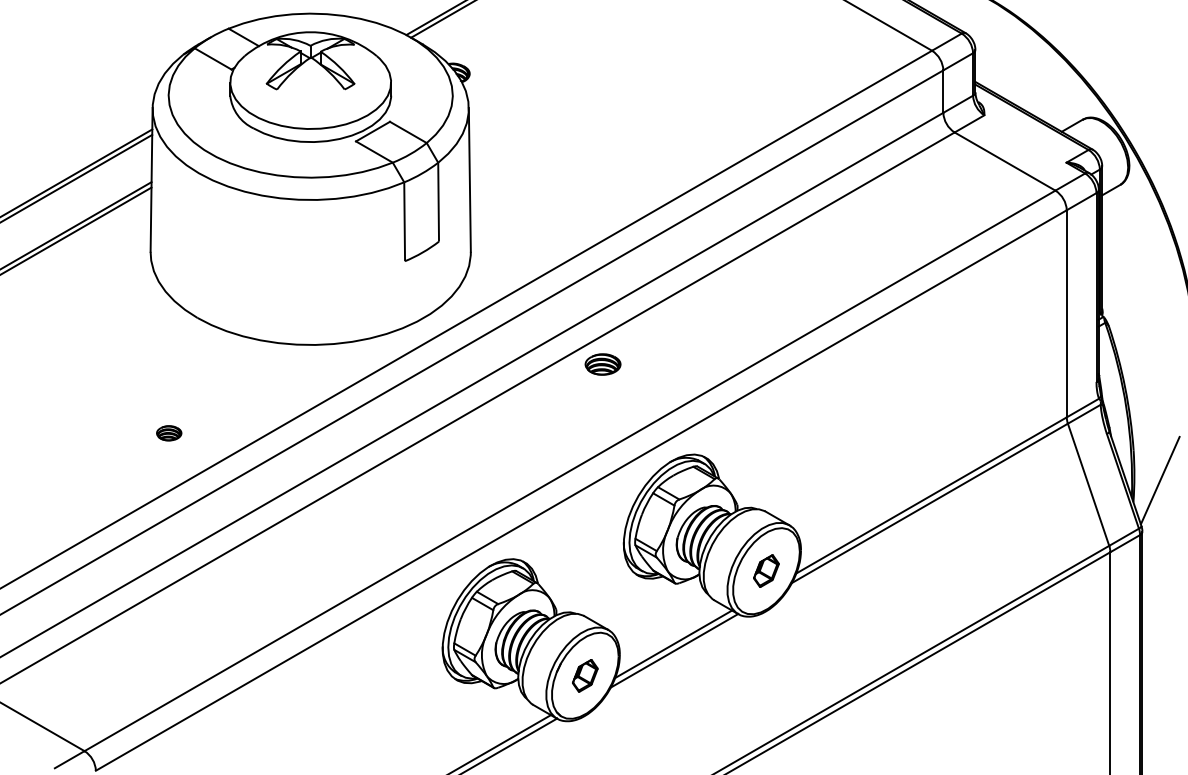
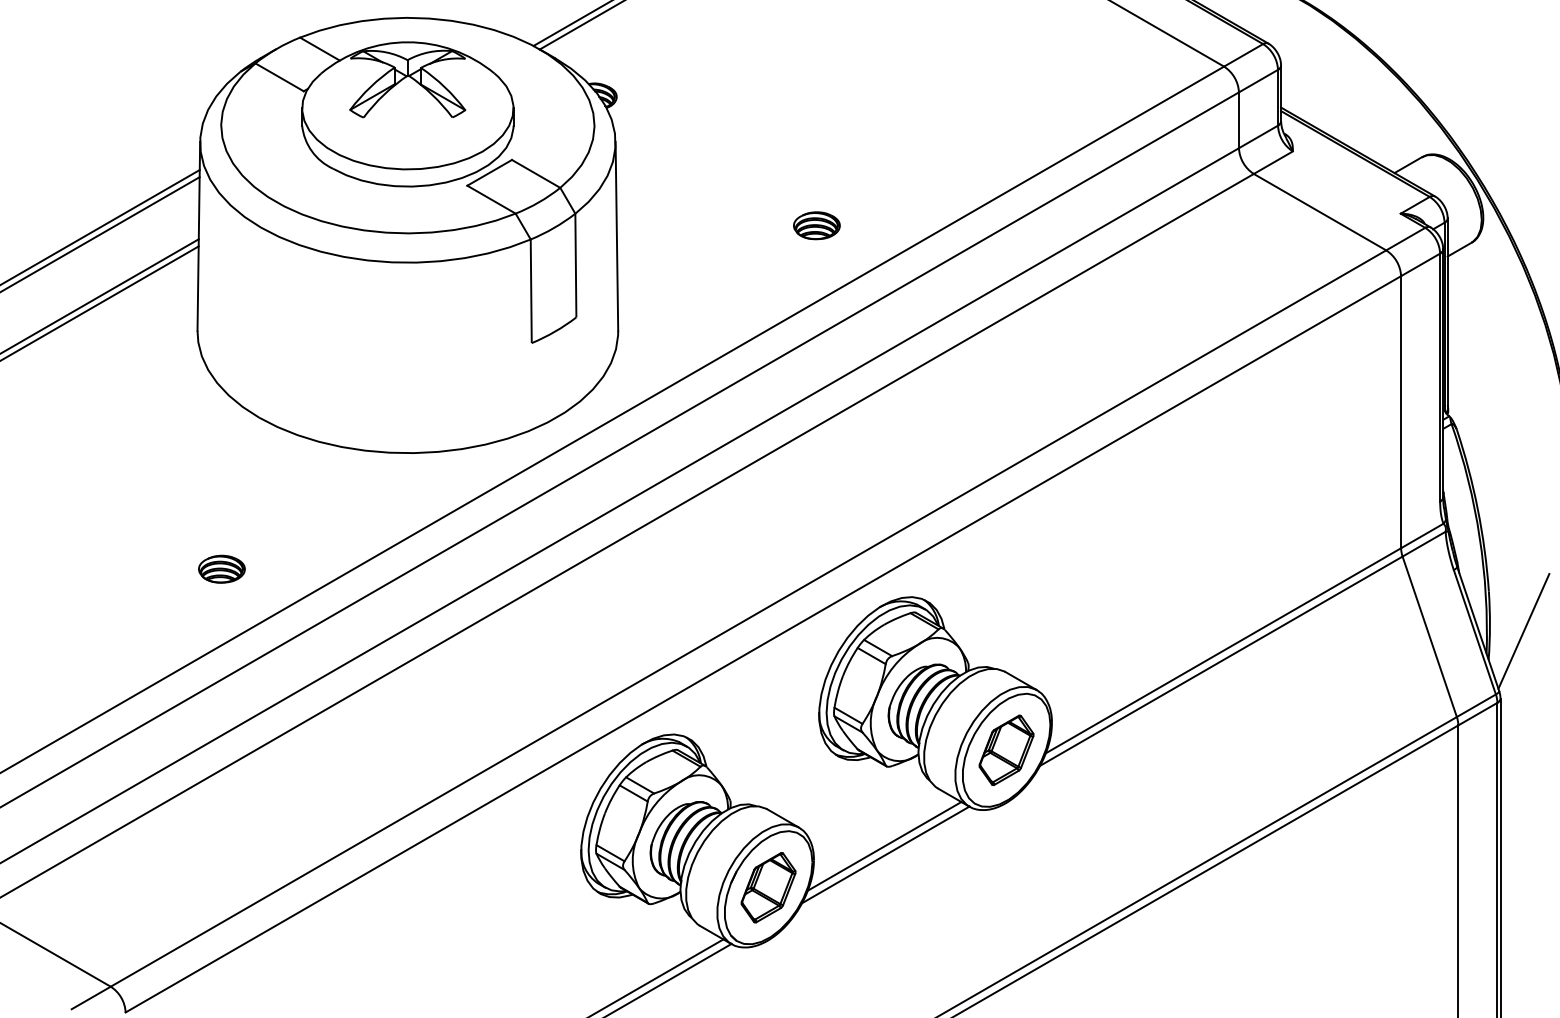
part: (602, 364) -> (816, 225), moved
part: (168, 432) -> (221, 568), size x1.43
part: (766, 570) -> (1006, 749), size x1.67
part: (585, 675) -> (768, 887), size x1.67

